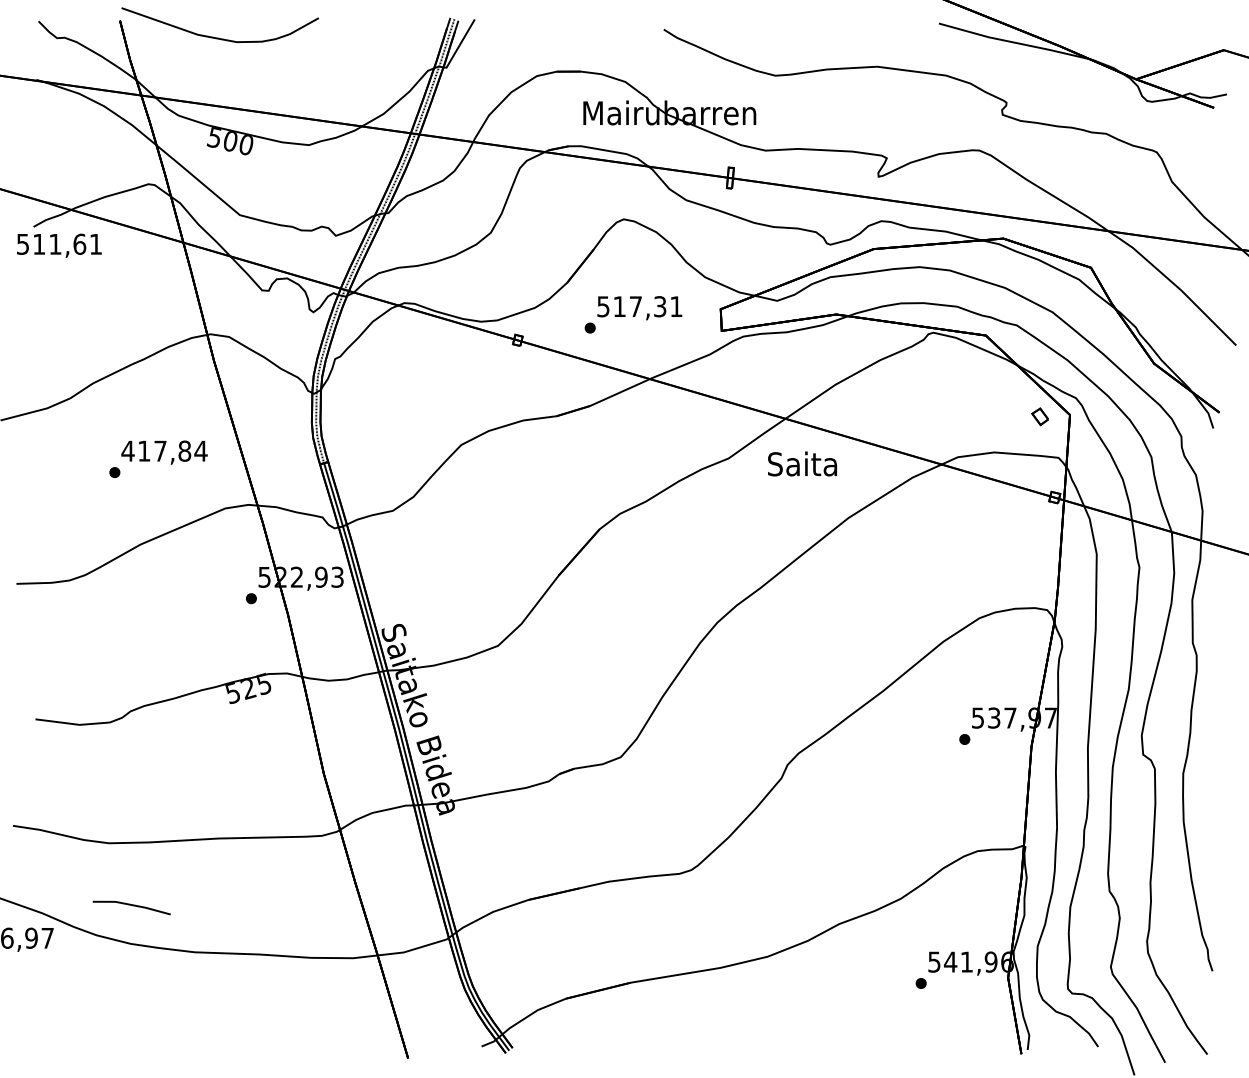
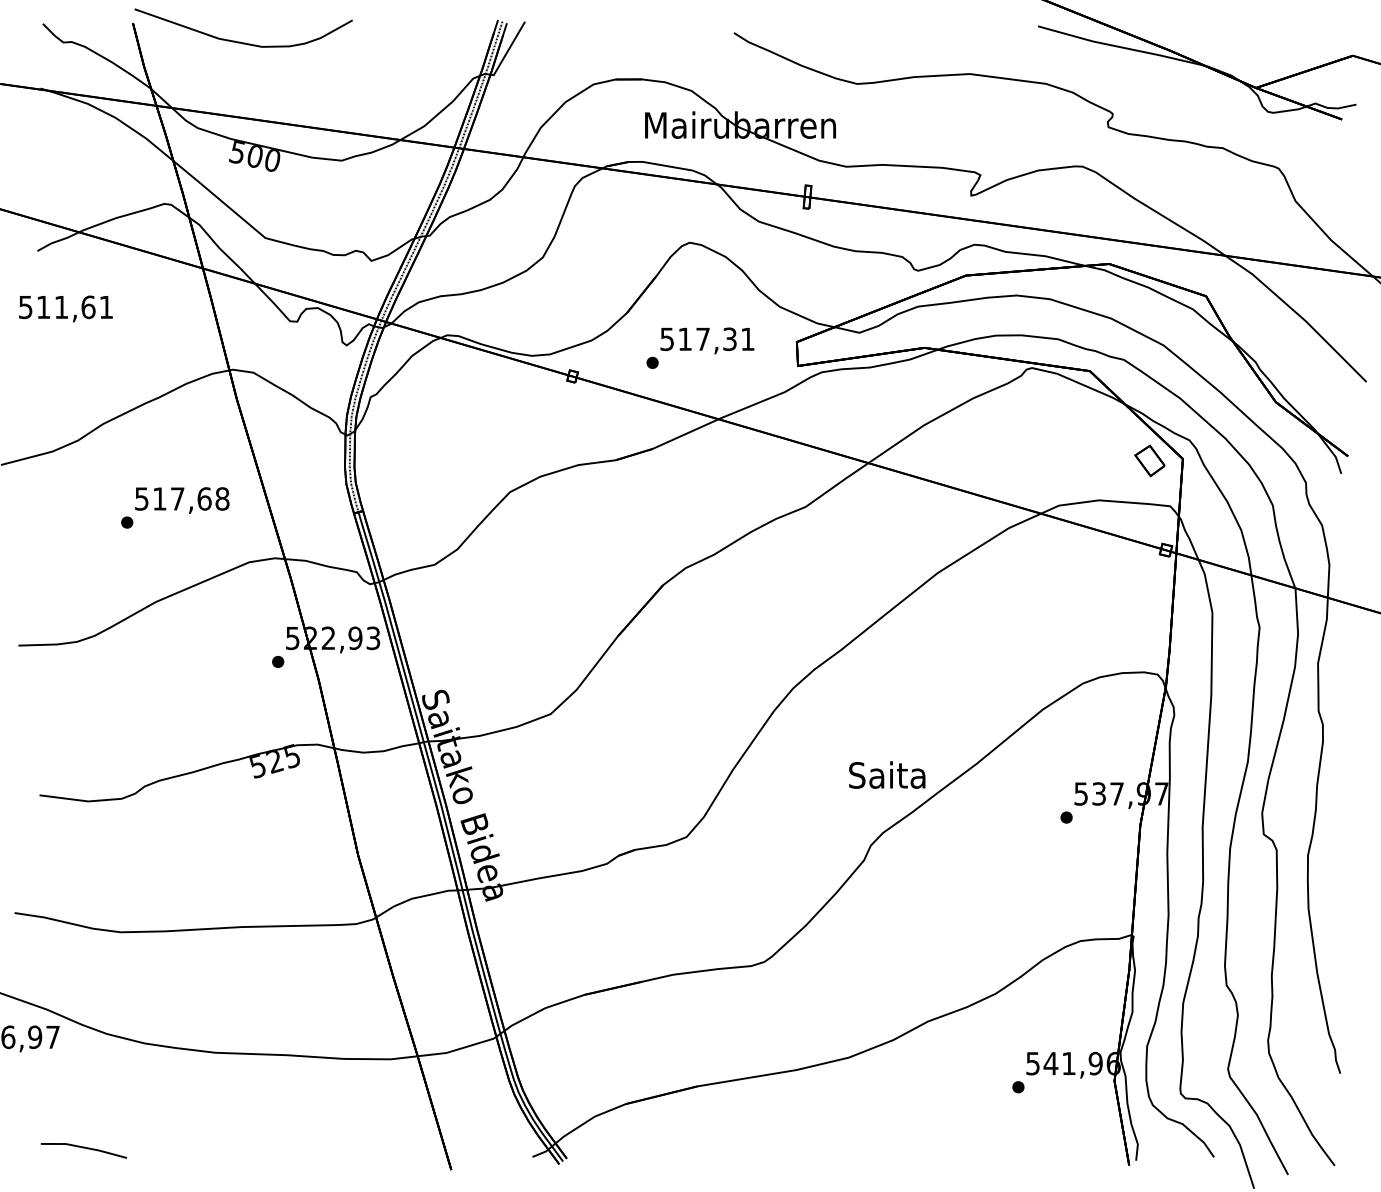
text: (58, 245) -> (65, 308), moved
part: (1039, 416) -> (1149, 460), size x1.67
text: (163, 450) -> (181, 498), 417,84 -> 517,68
text: (802, 463) -> (887, 774), moved
line: (131, 905) -> (83, 1148), moved

